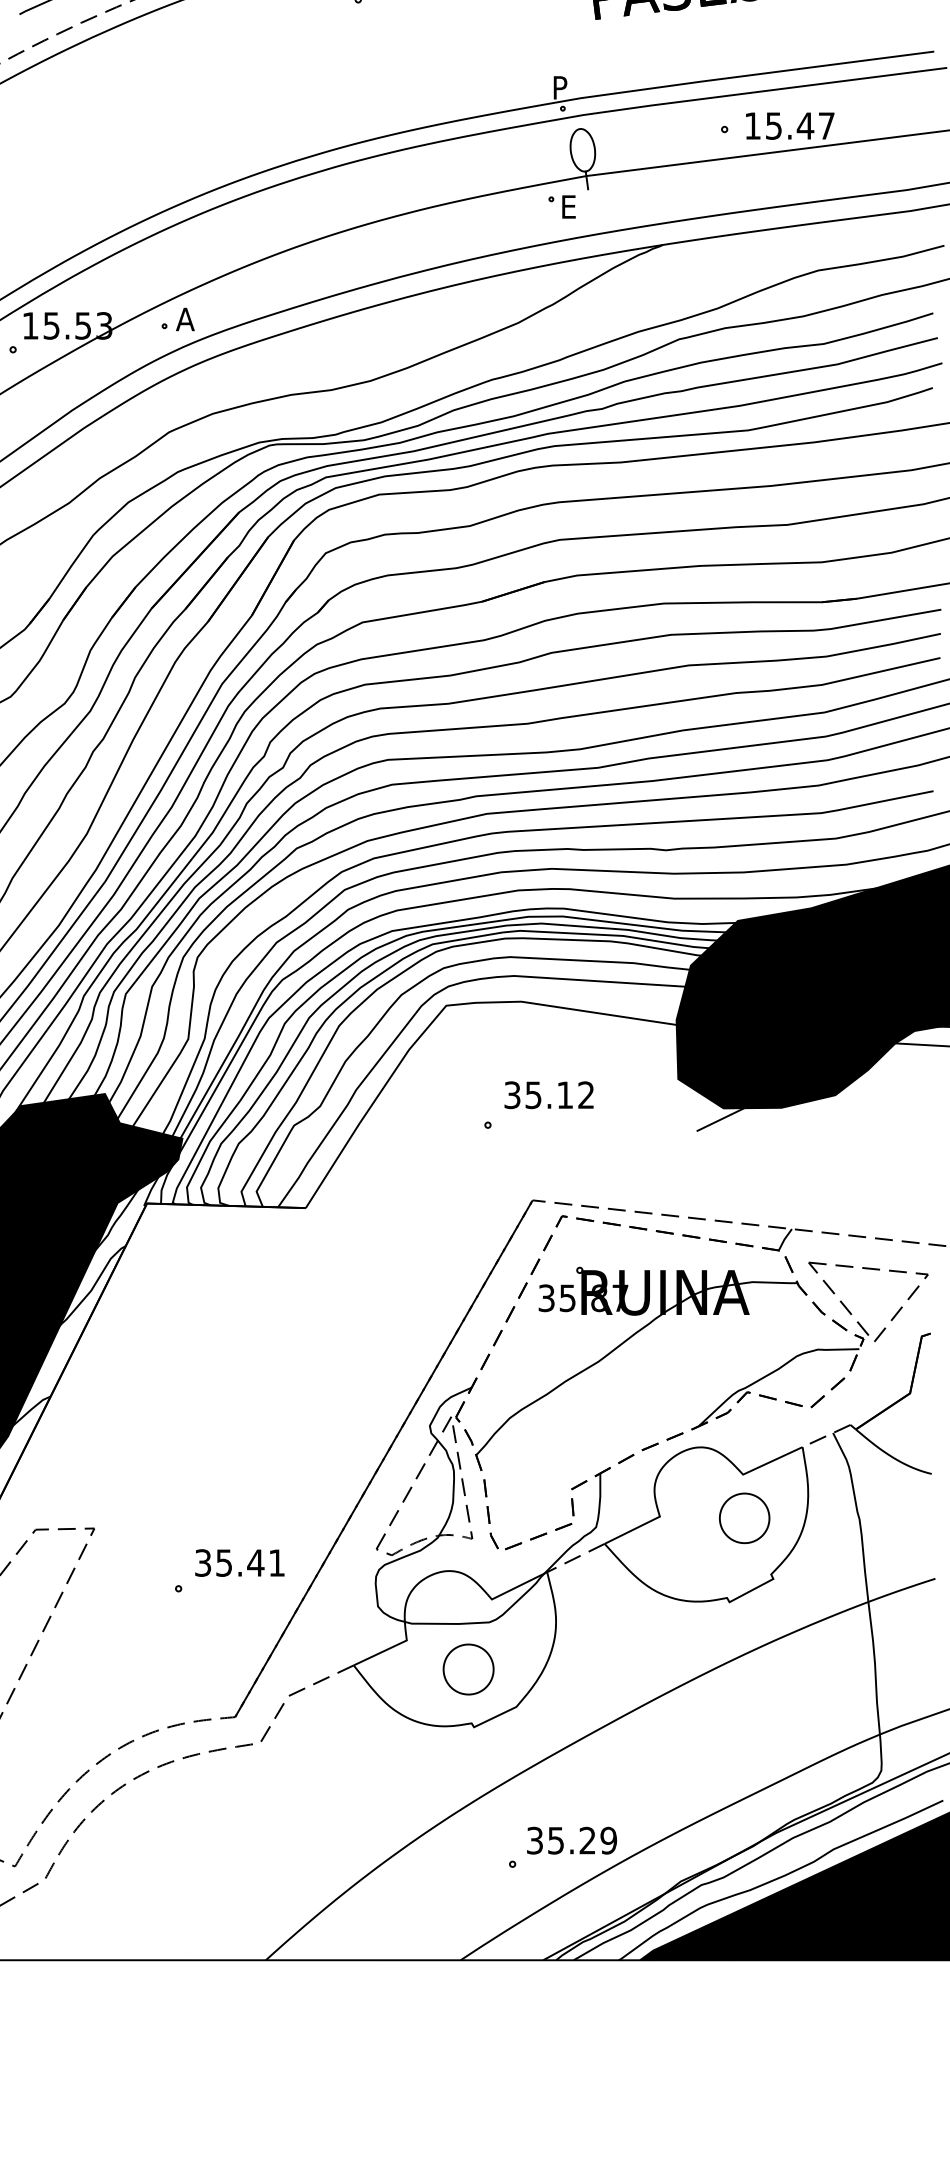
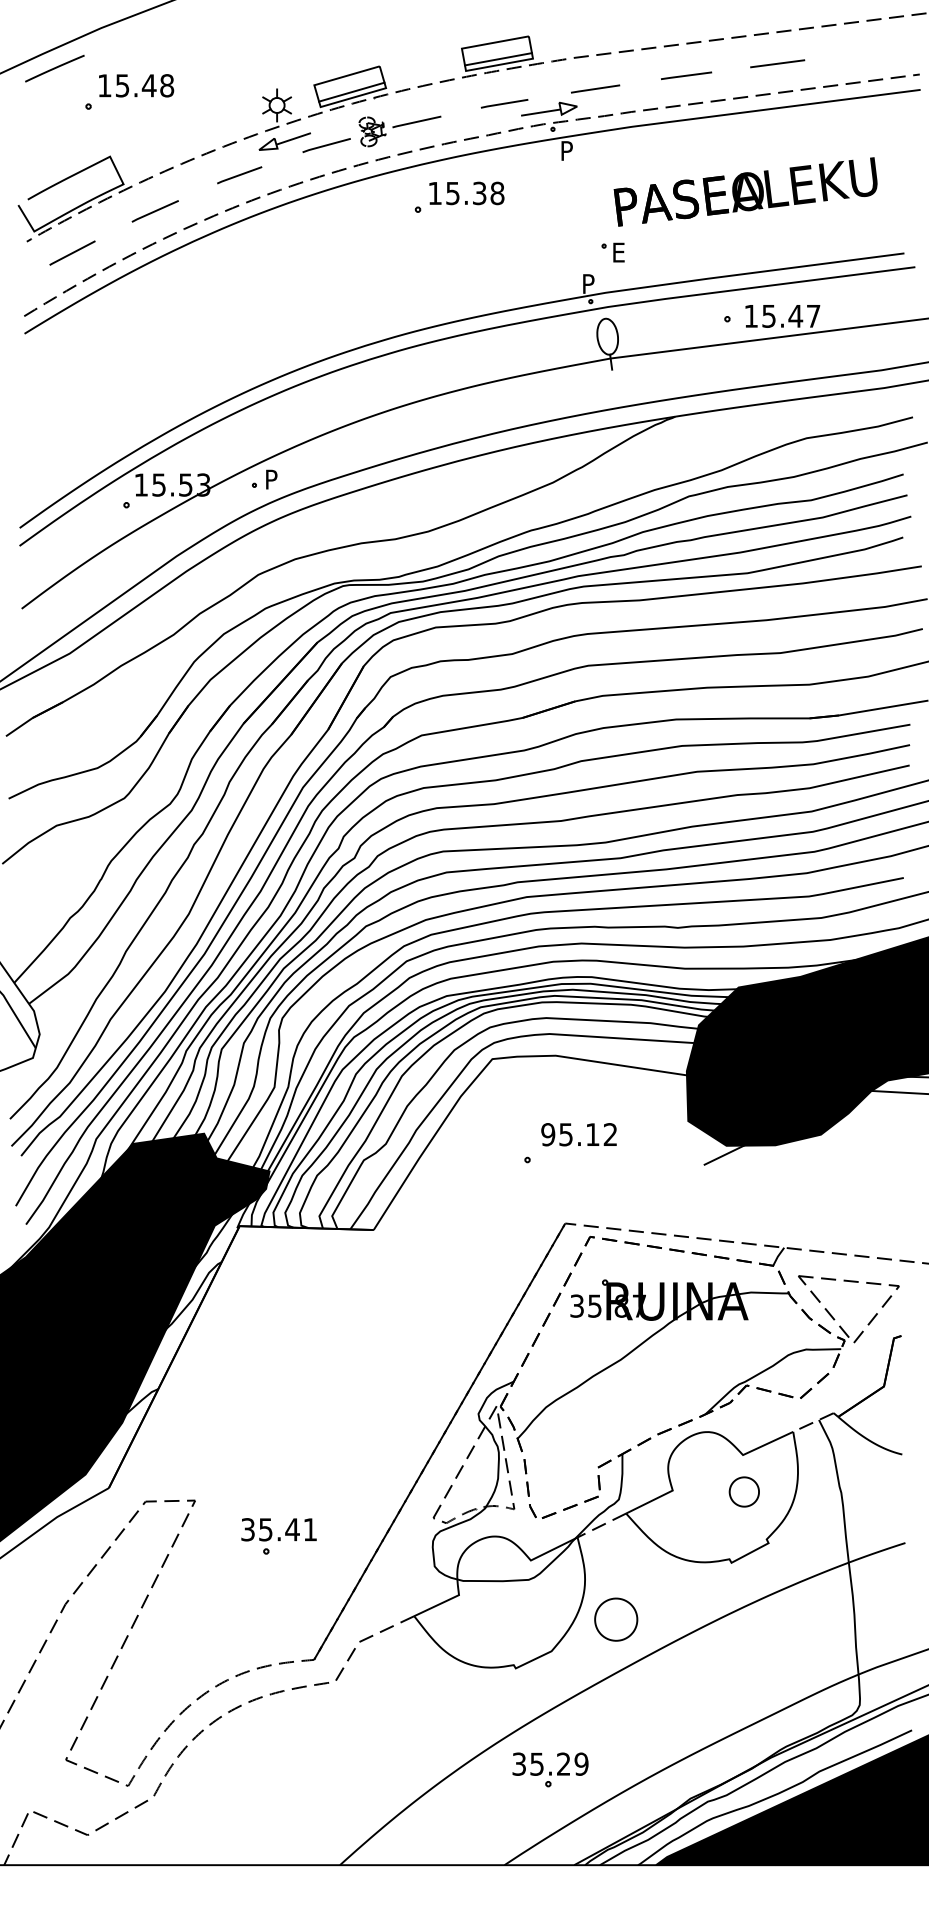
part: (561, 206) -> (612, 252), moved
text: (184, 319) -> (271, 479), A -> P
text: (512, 1094) -> (548, 1134), 35.12 -> 95.12
part: (744, 1517) -> (744, 1491), size x0.7
text: (239, 1562) -> (278, 1529), moved
part: (468, 1669) -> (616, 1619), moved
text: (571, 1839) -> (550, 1763), moved

